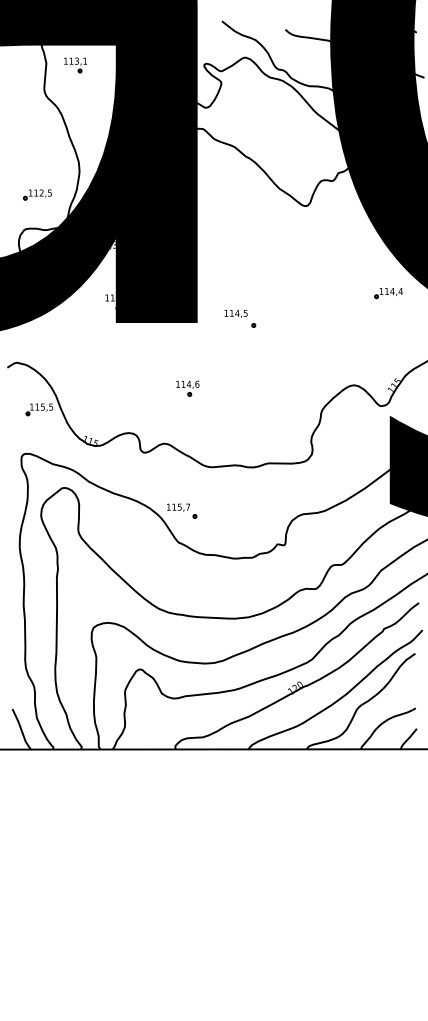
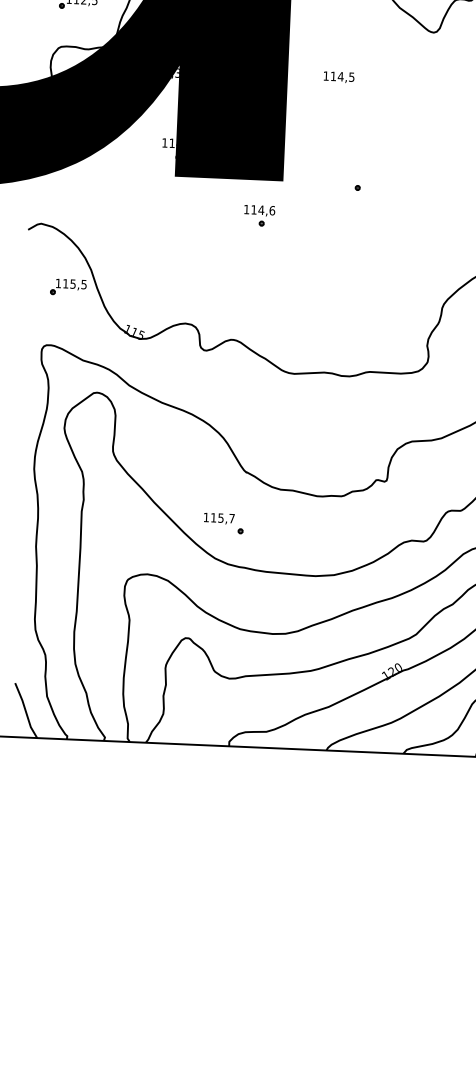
text: (235, 313) -> (338, 76), moved
part: (187, 388) -> (259, 215), moved
part: (182, 510) -> (224, 522), moved

